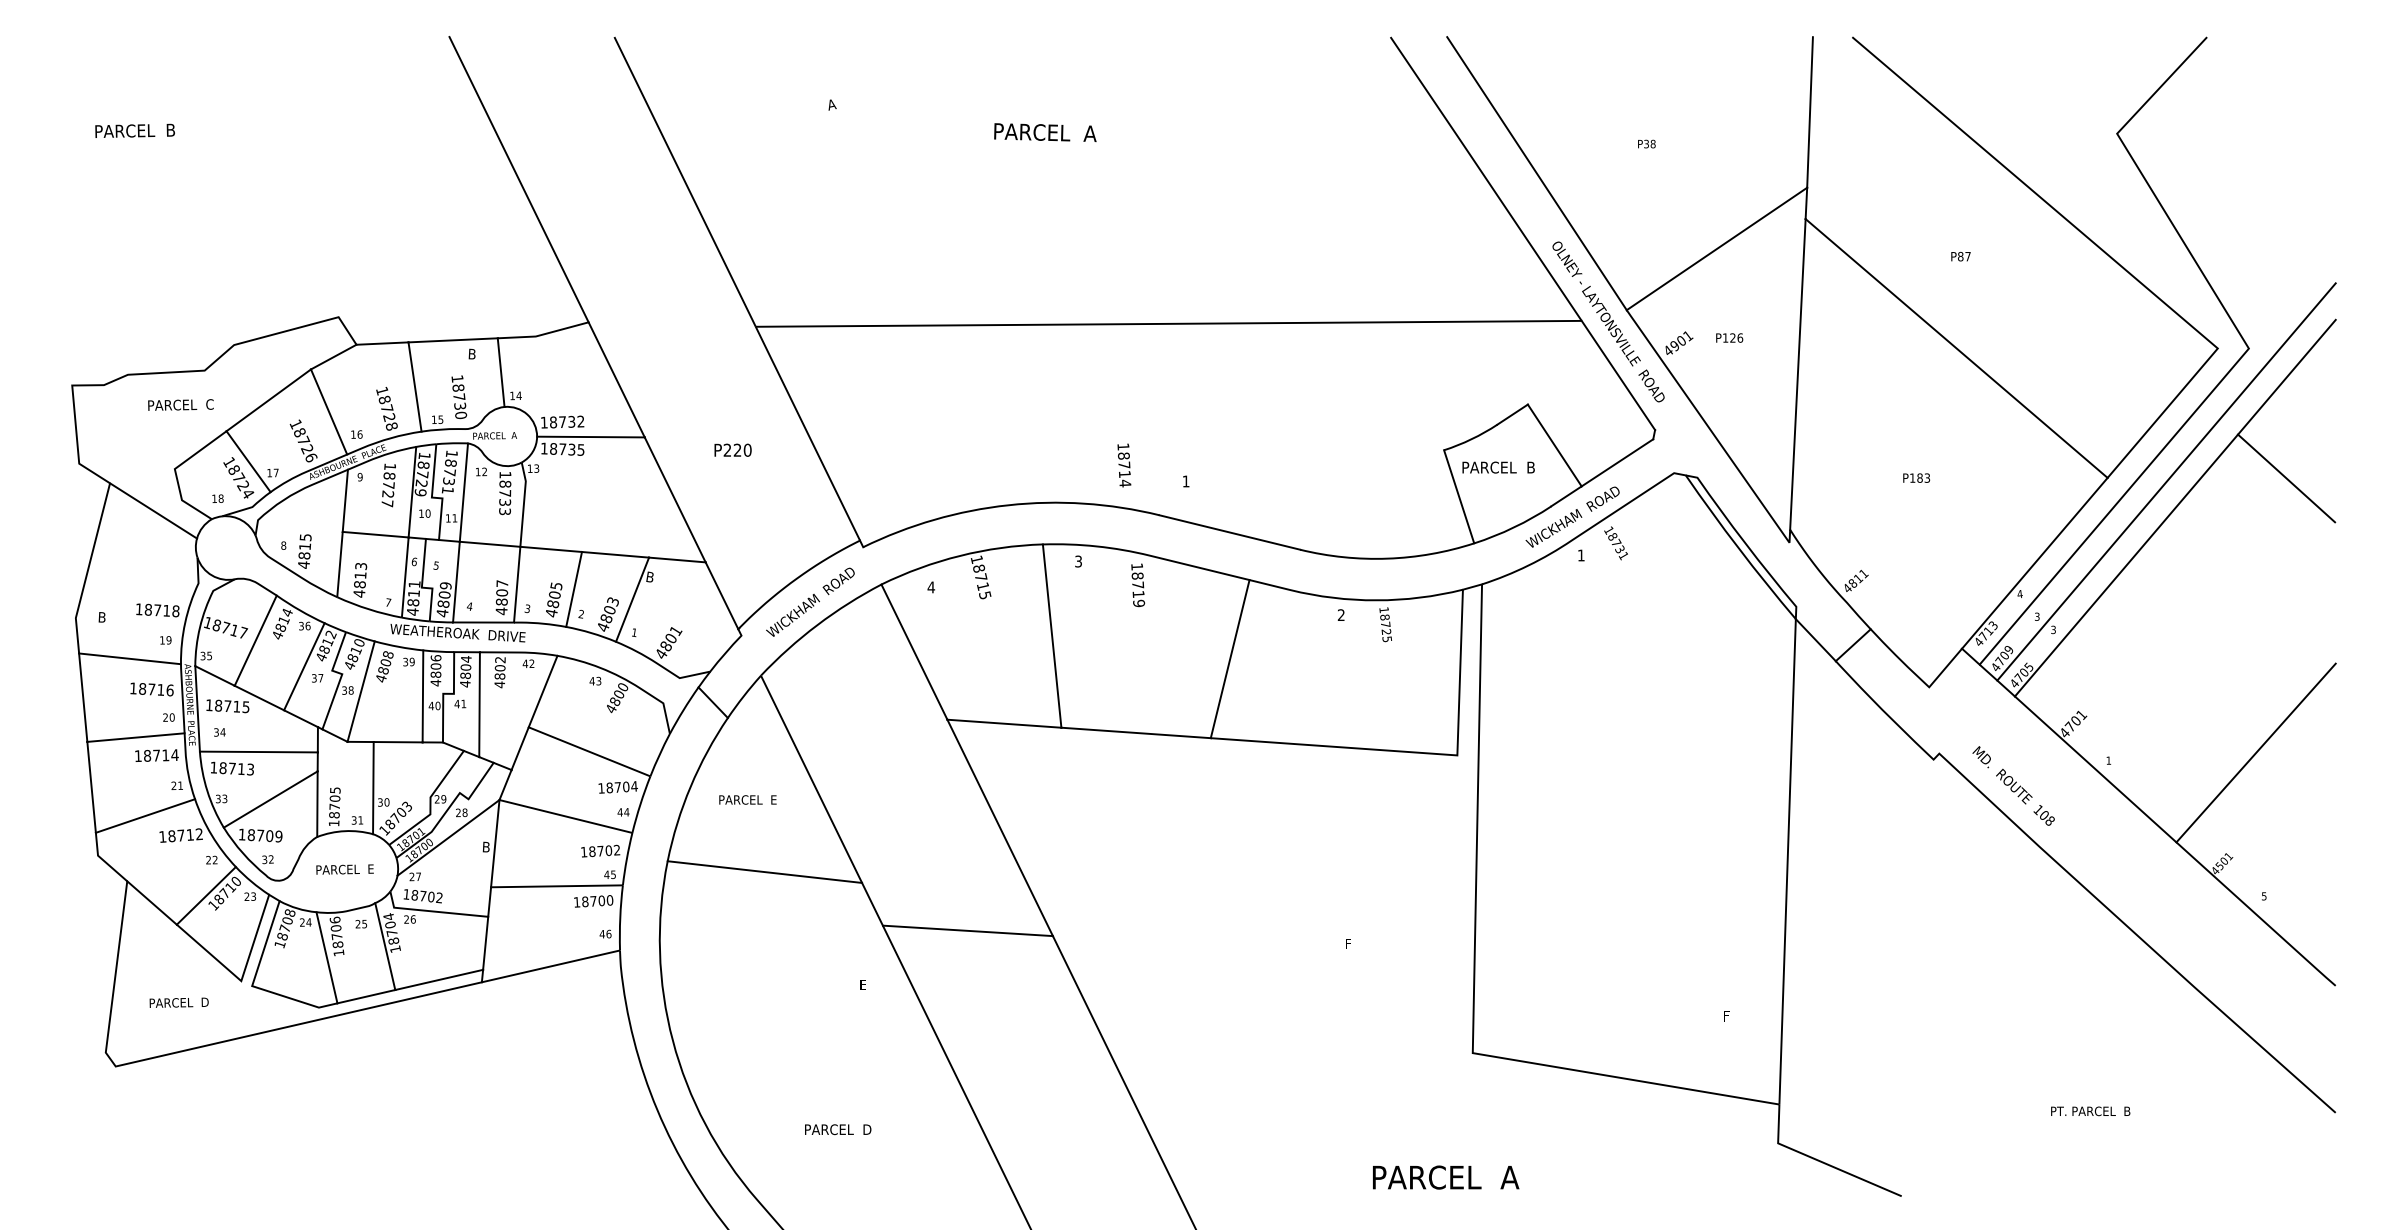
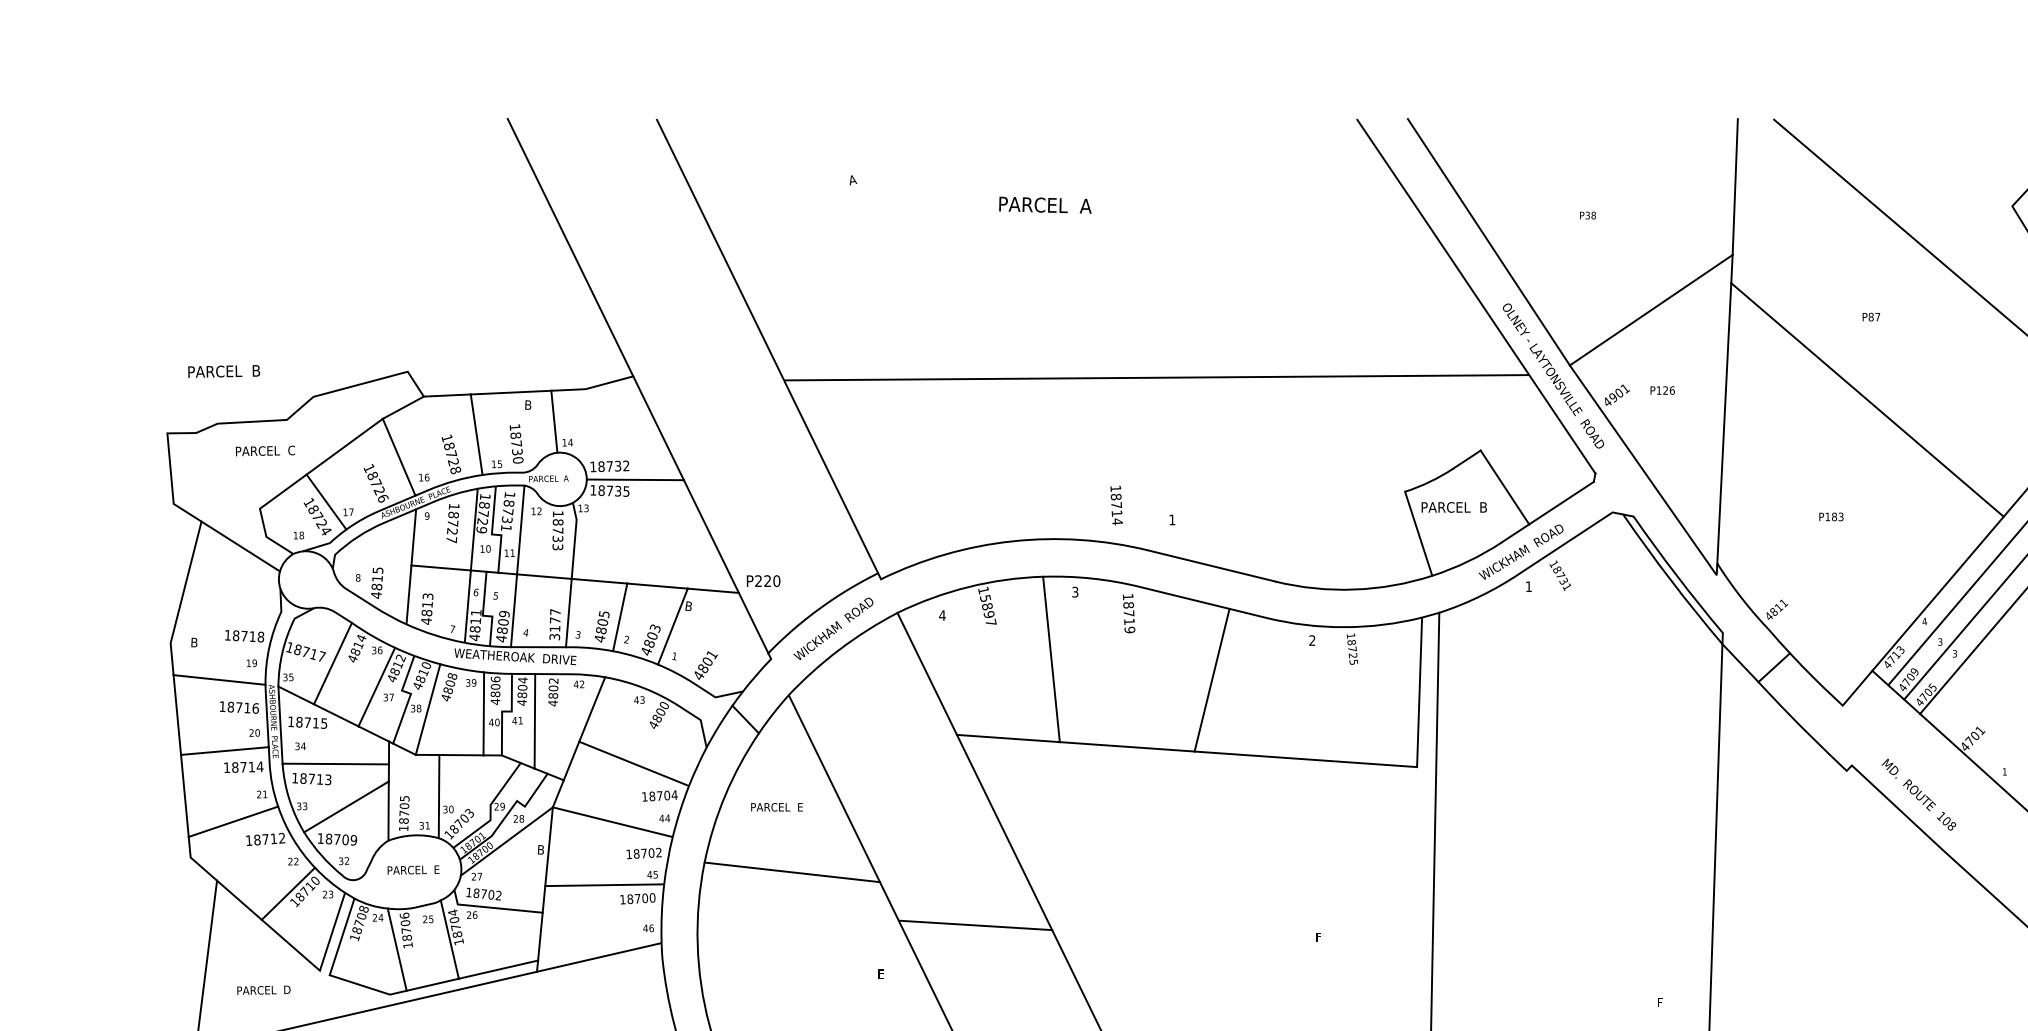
text: (134, 130) -> (223, 371), moved
text: (732, 449) -> (763, 580), moved
text: (981, 581) -> (987, 610), 18715 -> 15897
text: (501, 602) -> (554, 629), 4807 -> 3177

